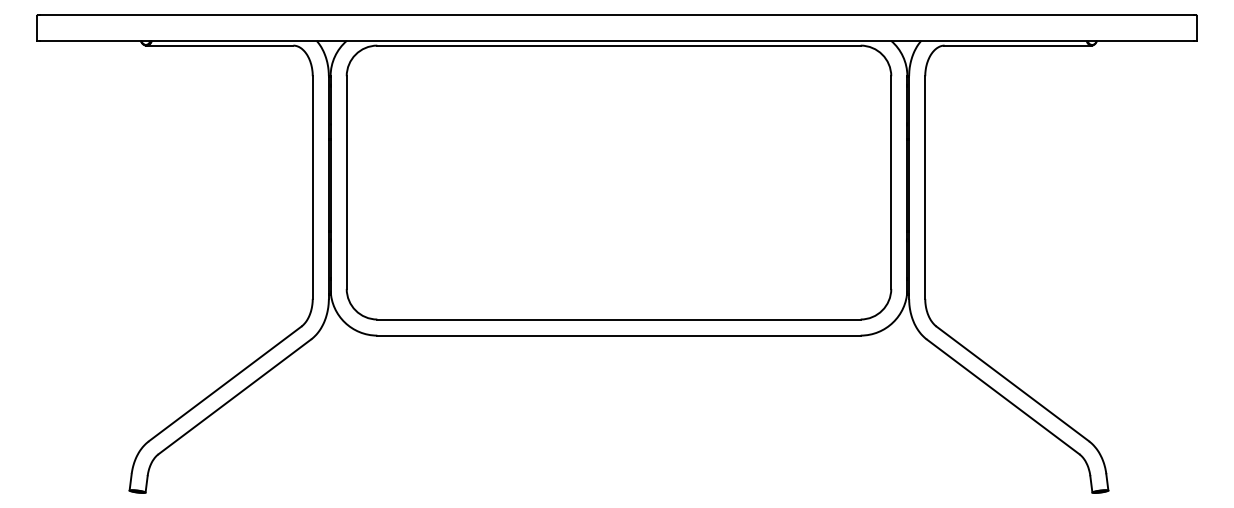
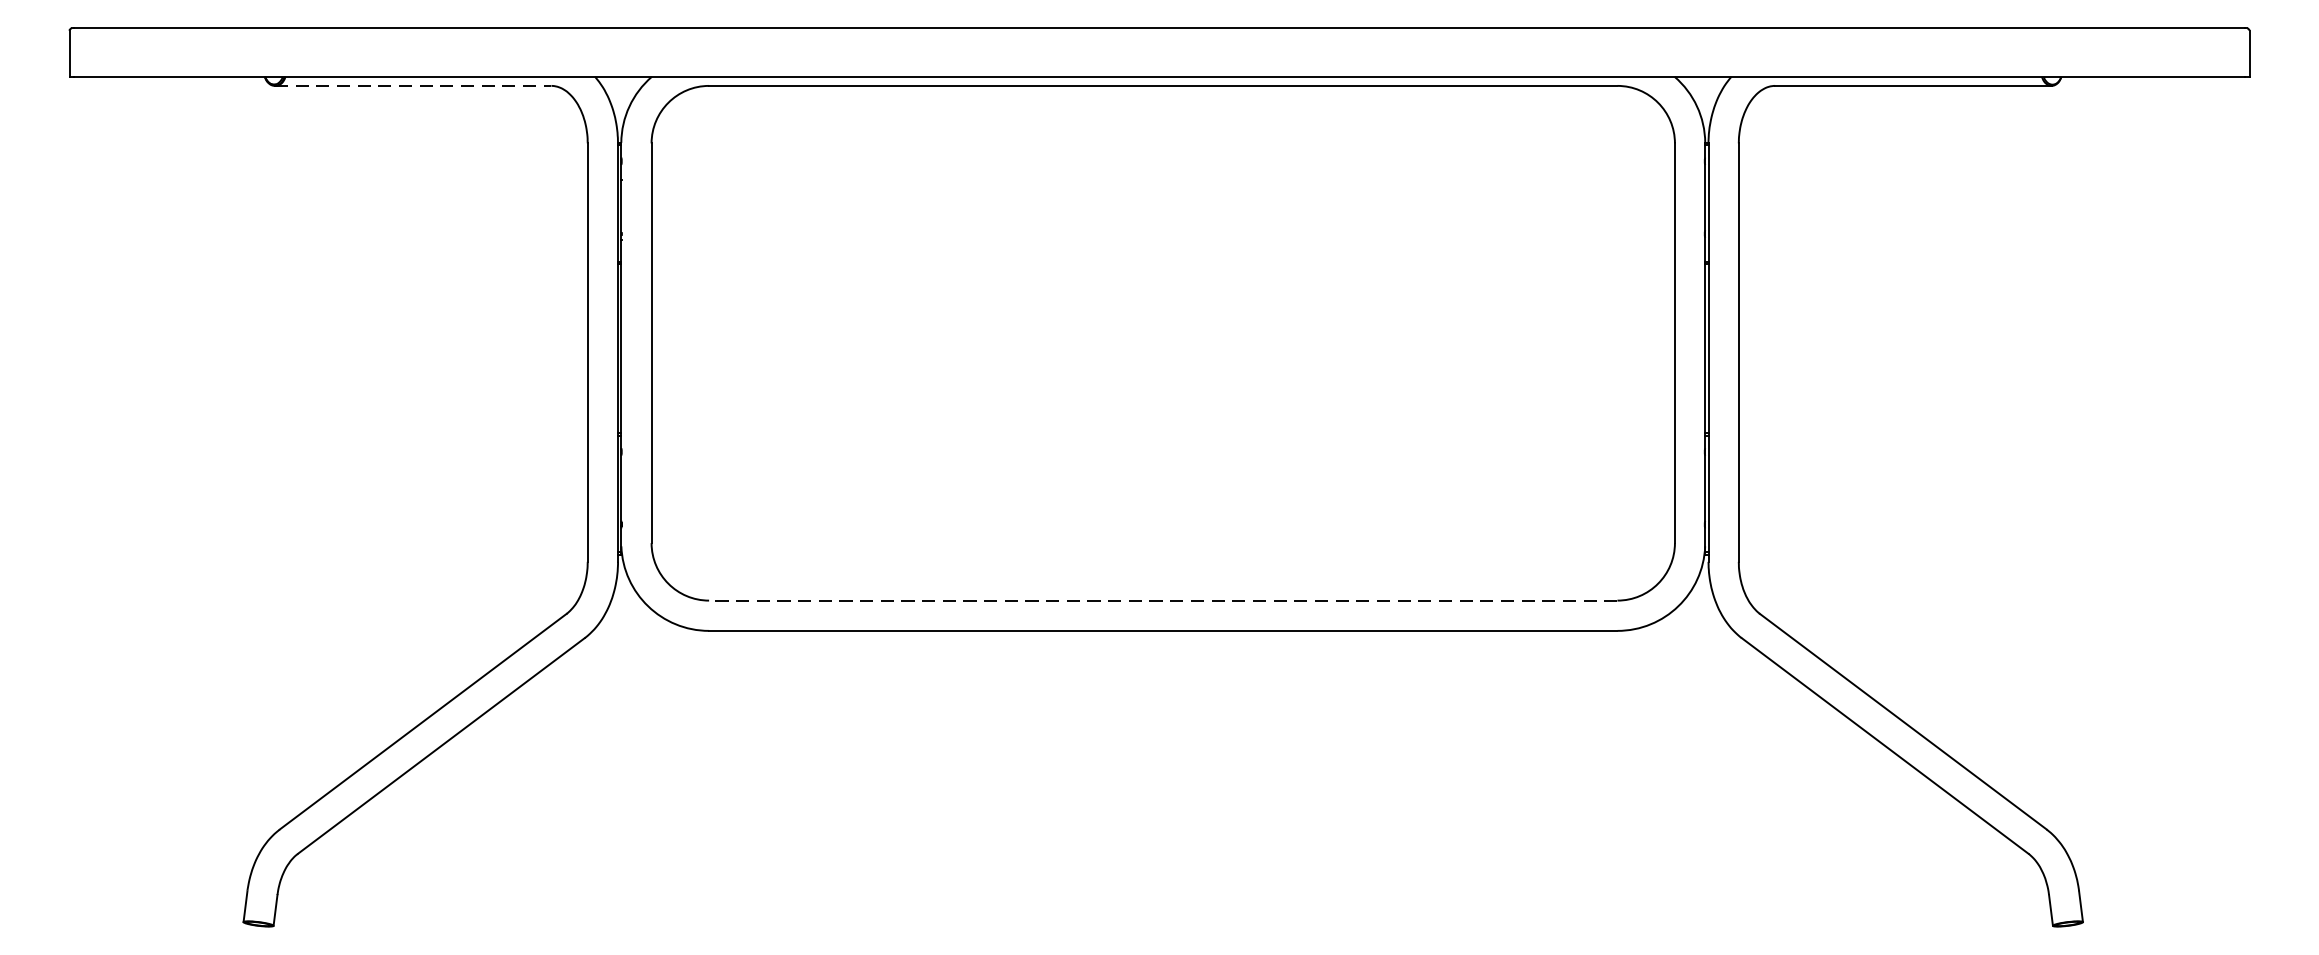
line: (219, 45) -> (412, 85), solid -> dashed
line: (619, 319) -> (1164, 600), solid -> dashed

